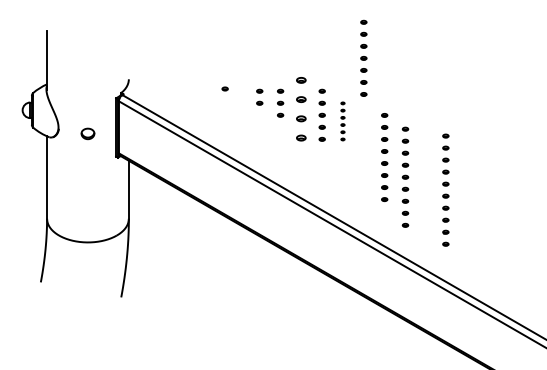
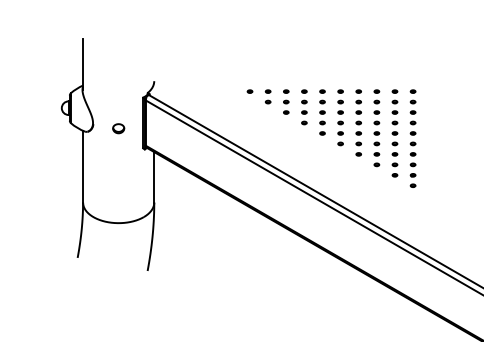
part: (363, 57) -> (358, 122), moved
part: (224, 88) -> (249, 91), moved
part: (301, 109) -> (304, 107), size x0.62
part: (342, 121) -> (340, 117), size x1.67
part: (384, 157) -> (376, 128), moved
part: (404, 177) -> (394, 133), moved
part: (445, 189) -> (412, 138), moved

